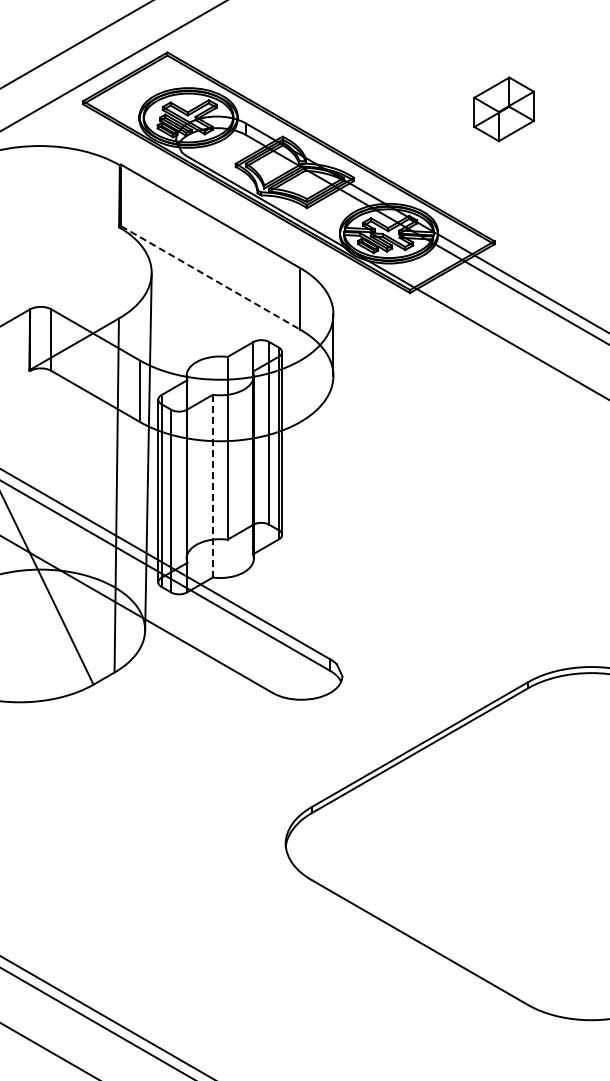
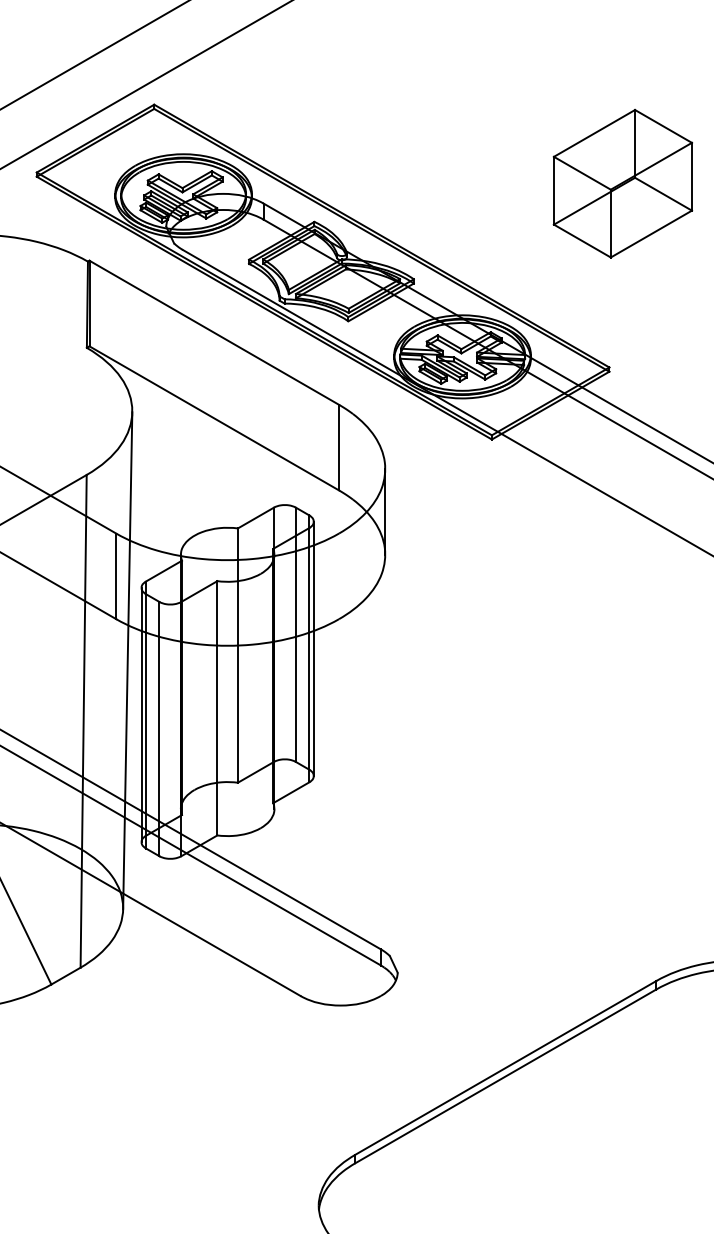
part: (503, 109) -> (621, 184), size x1.67
line: (210, 277) -> (214, 417), dashed -> solid
line: (212, 485) -> (216, 707), dashed -> solid

